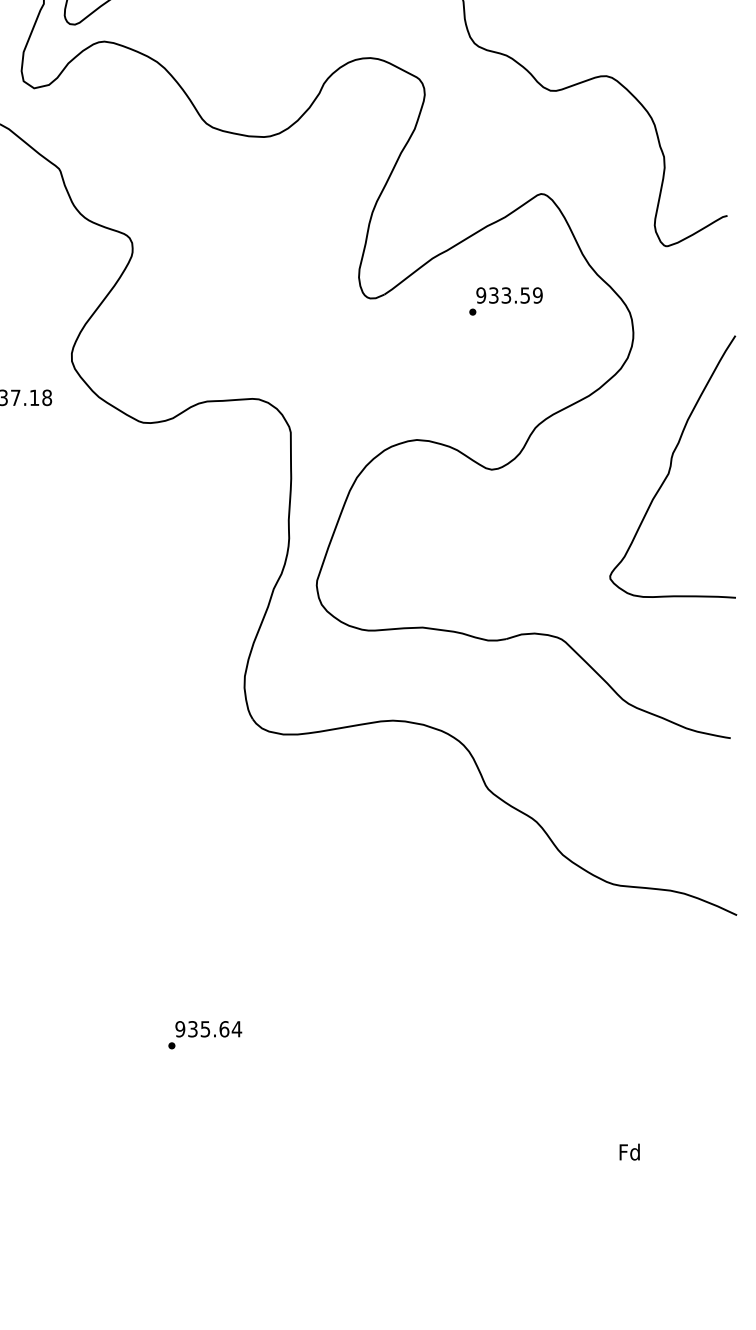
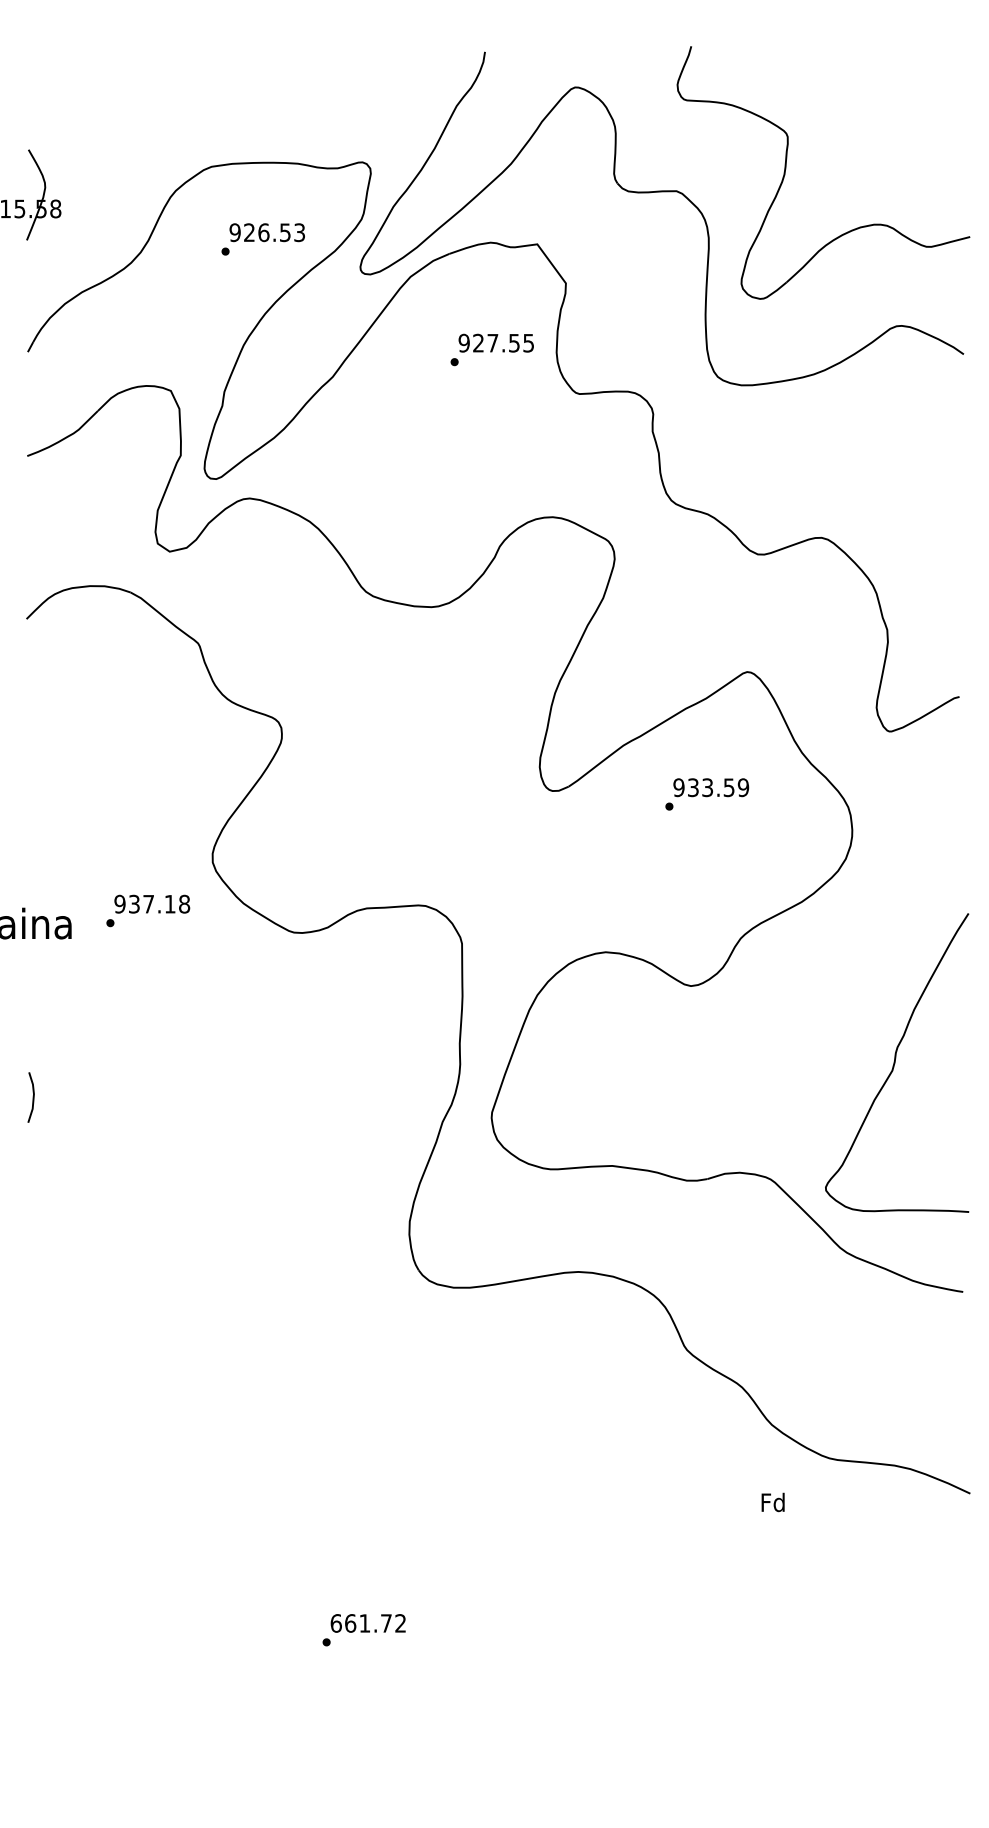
curve: (671, 466) -> (895, 1062), moved
text: (208, 1029) -> (368, 1623), 935.64 -> 661.72
text: (629, 1152) -> (772, 1502), moved

